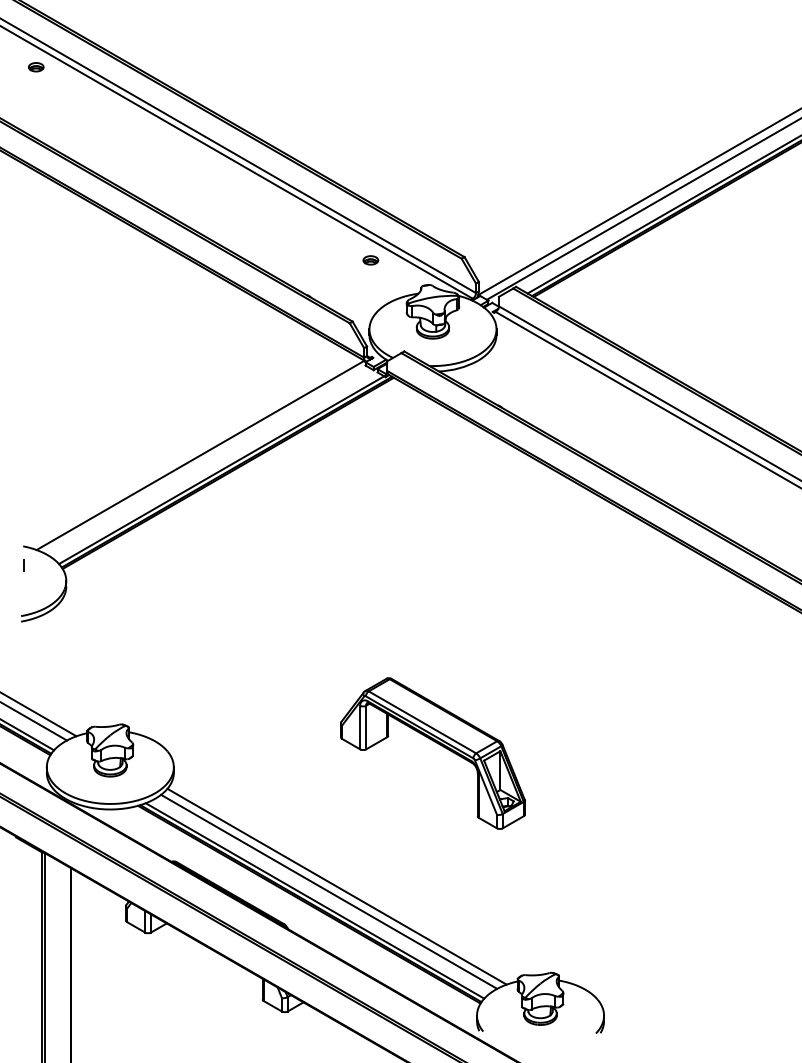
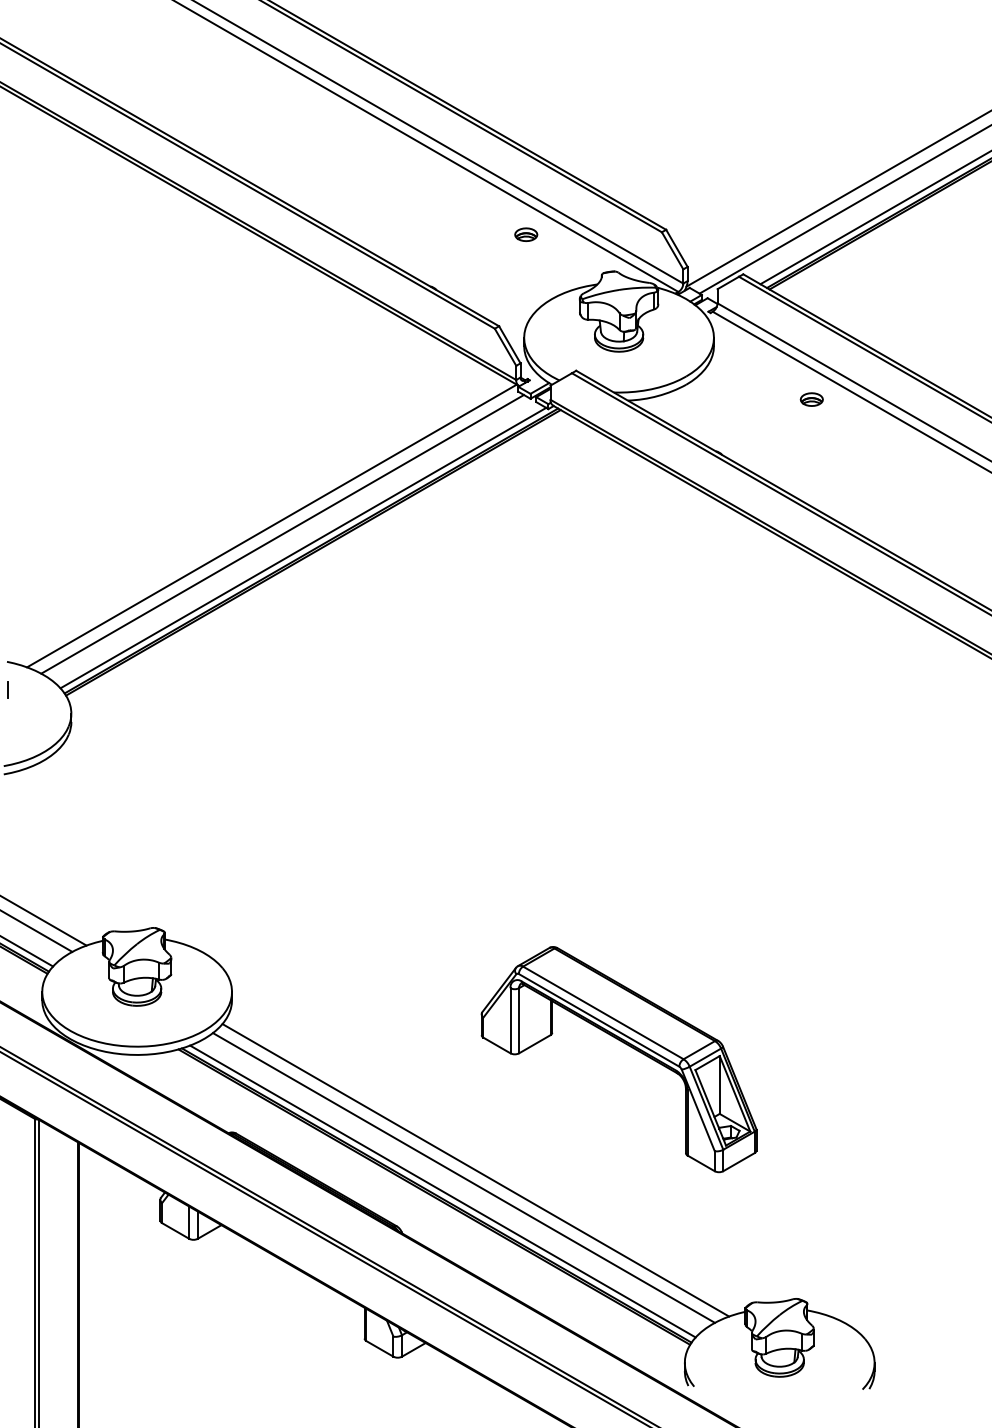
part: (561, 370) -> (811, 399), added
line: (207, 460) -> (282, 533), added
part: (439, 745) -> (628, 1047), moved

